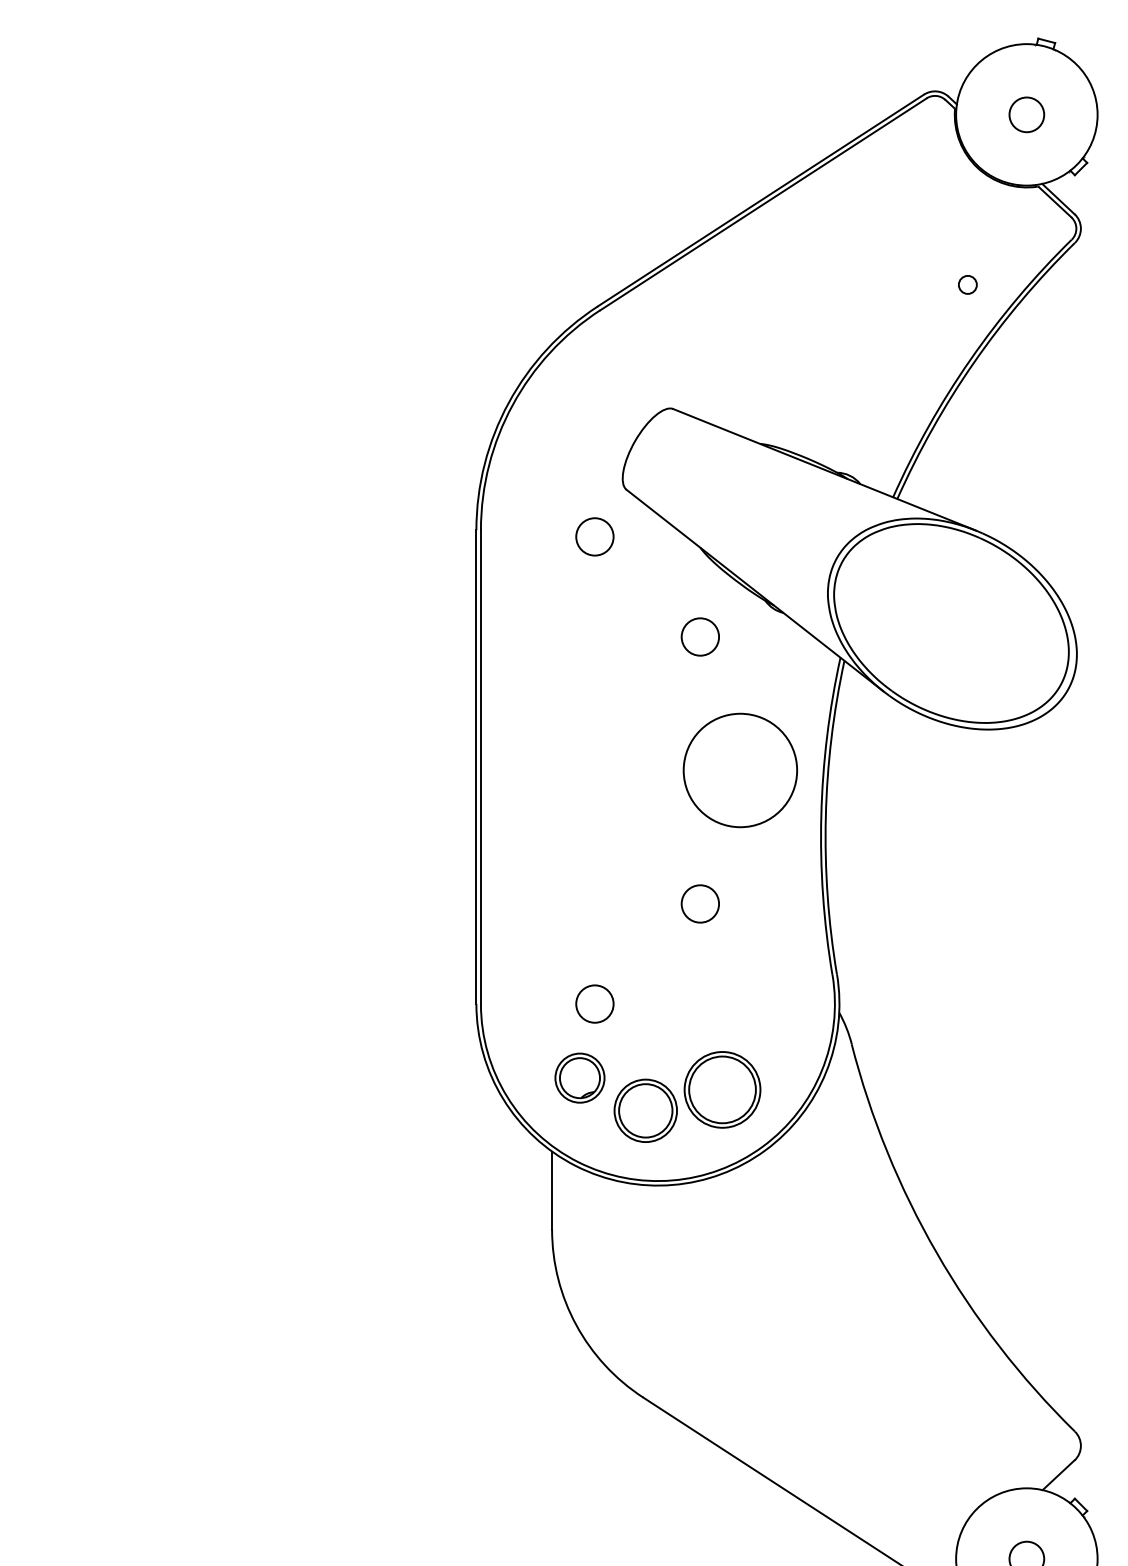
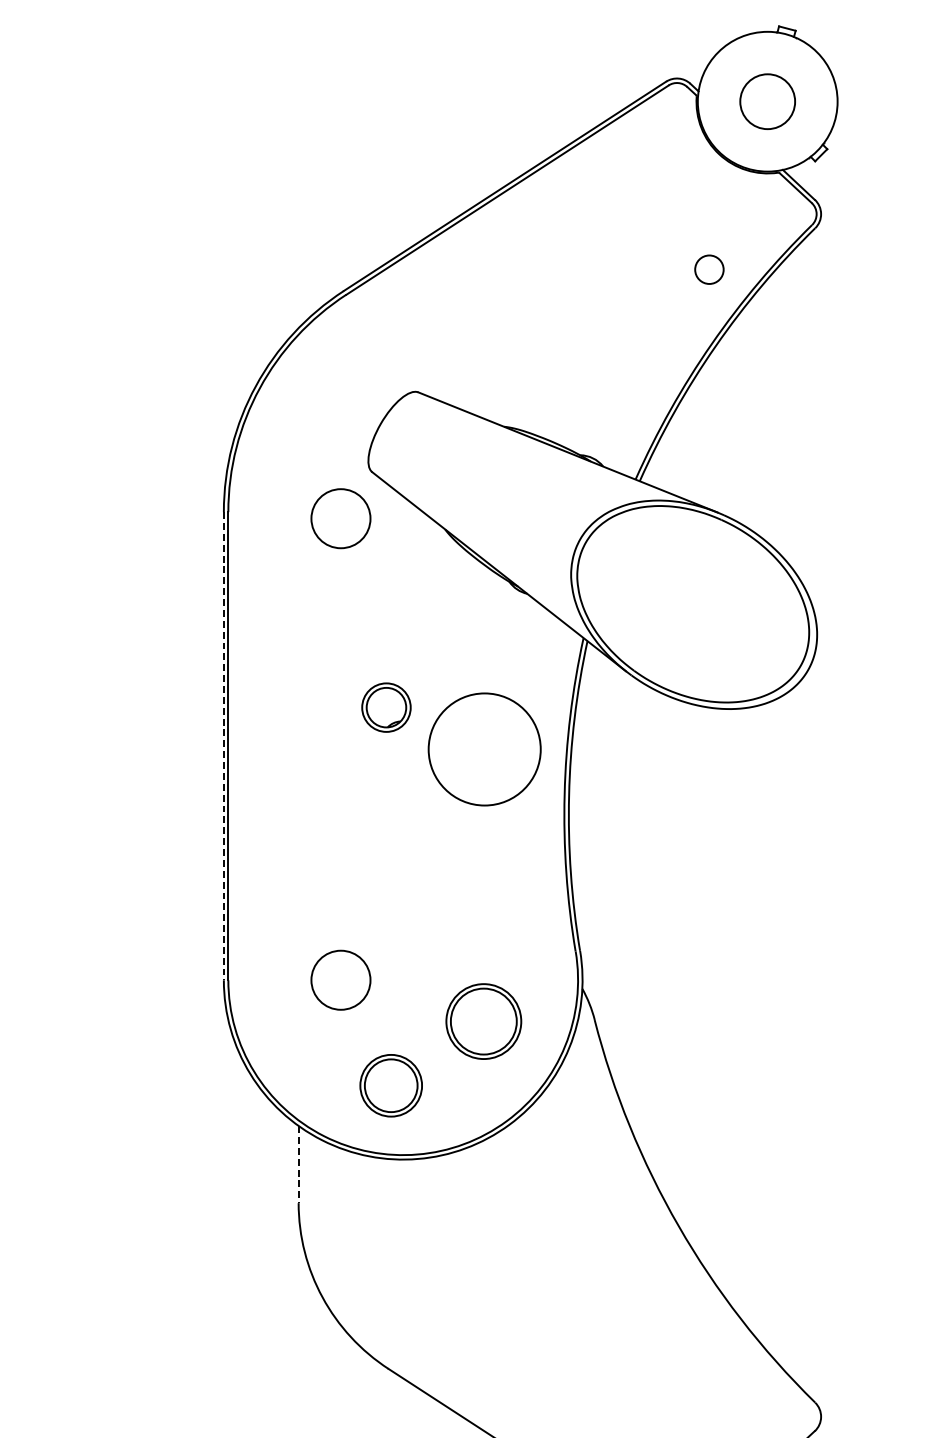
circle: (1026, 114) -> (767, 101), size x1.6
circle: (967, 284) -> (709, 269), size x1.6
circle: (594, 536) -> (340, 518), size x1.6
circle: (699, 636) -> (444, 617), removed
line: (476, 767) -> (223, 746), solid -> dashed
circle: (699, 903) -> (444, 880), removed
circle: (594, 1003) -> (340, 979), size x1.6
part: (579, 1077) -> (385, 707), moved
part: (722, 1089) -> (483, 1021), moved
line: (552, 1190) -> (299, 1164), solid -> dashed

